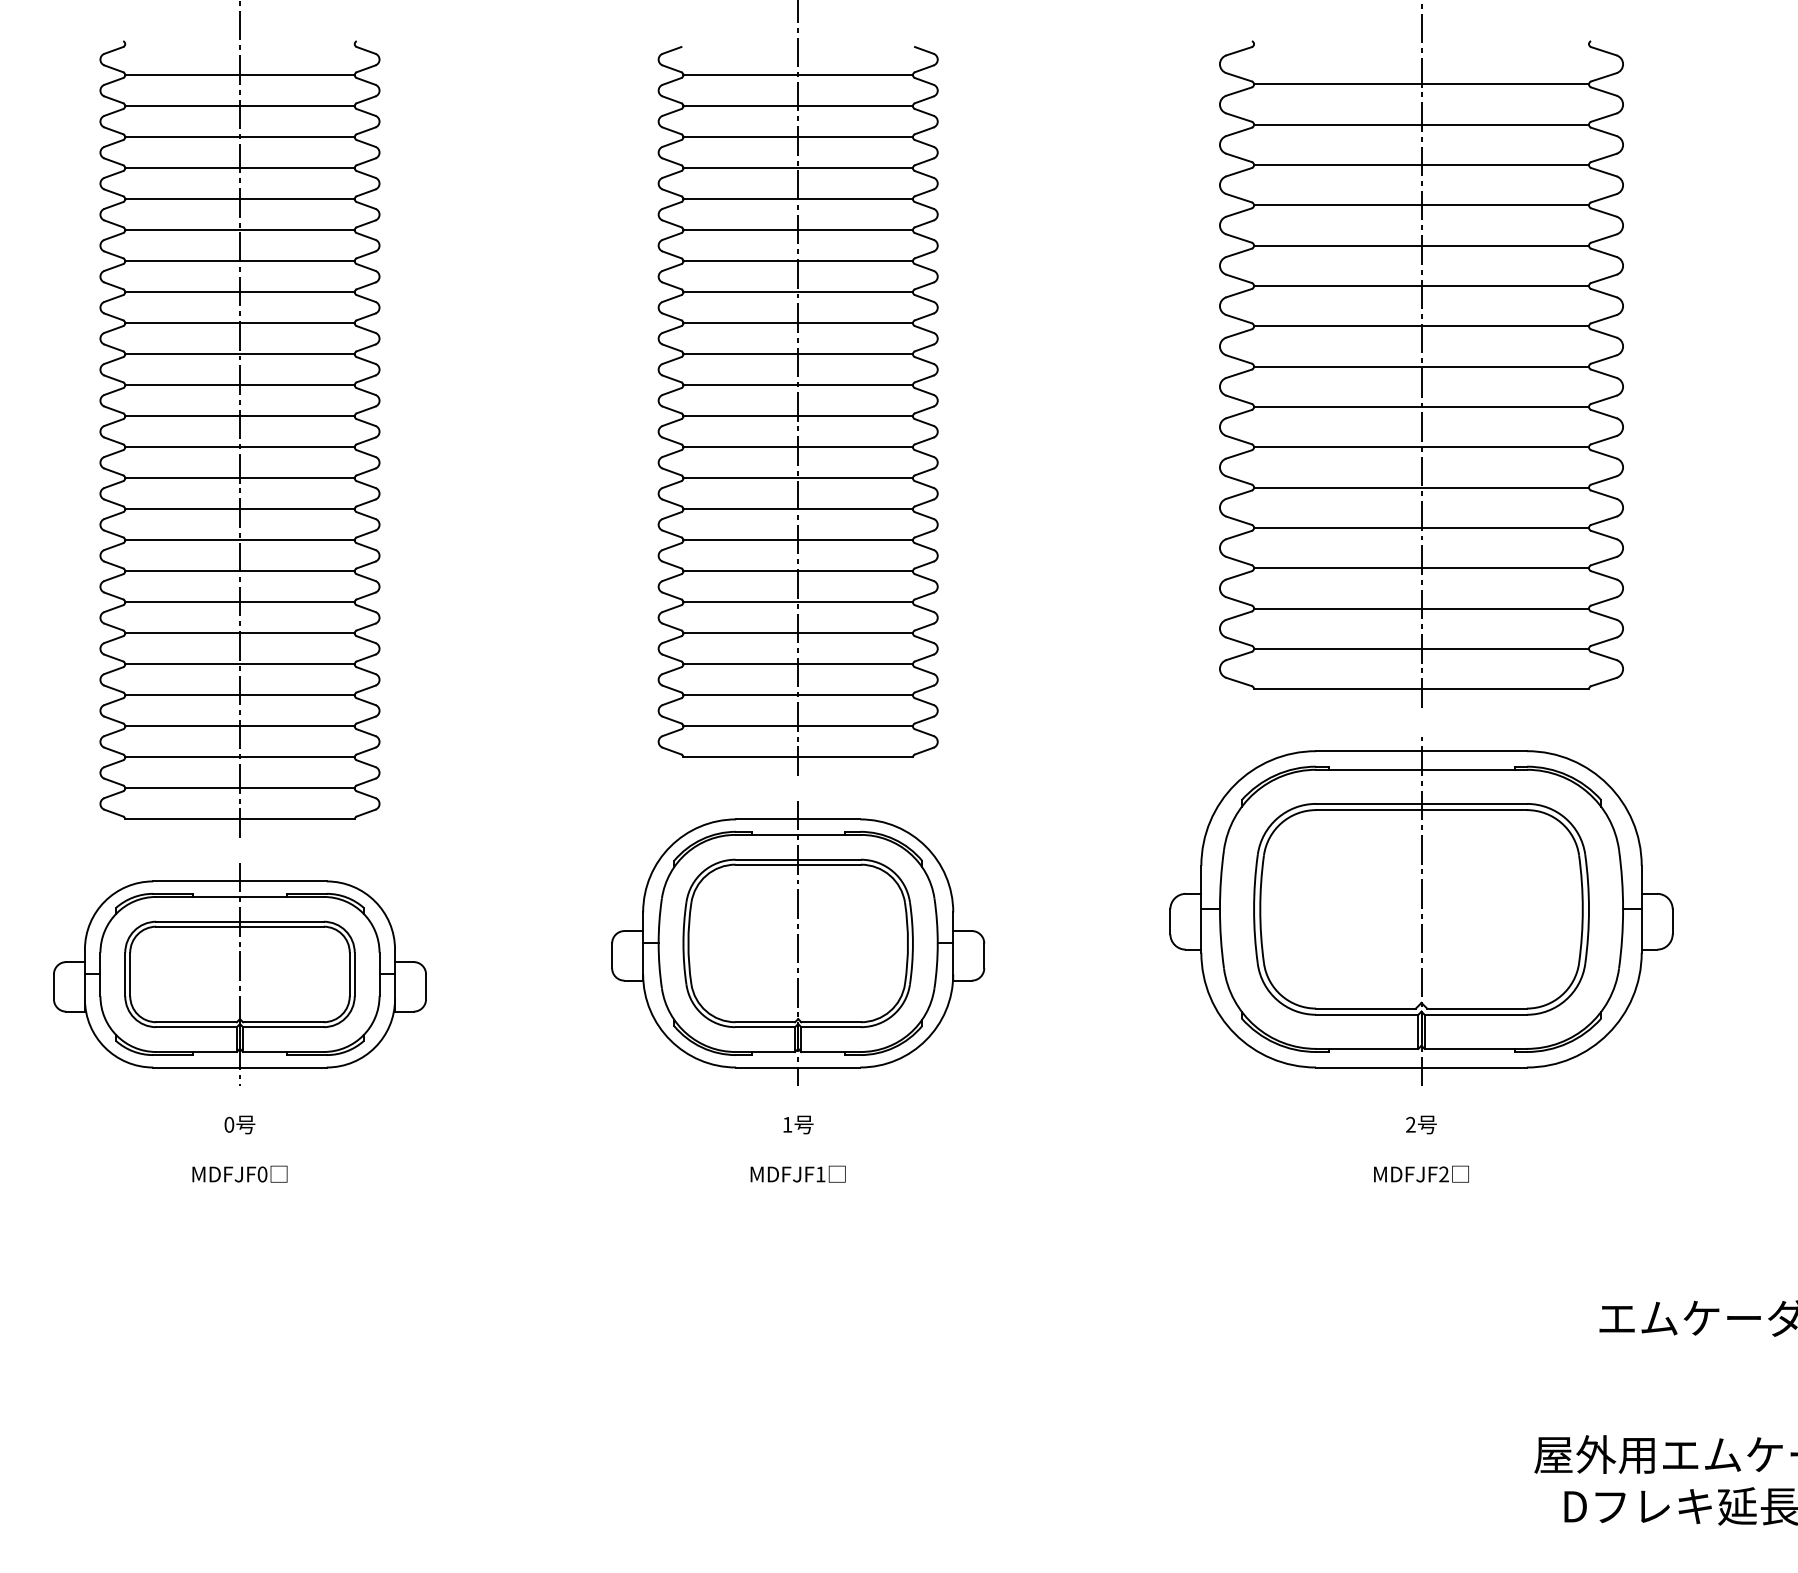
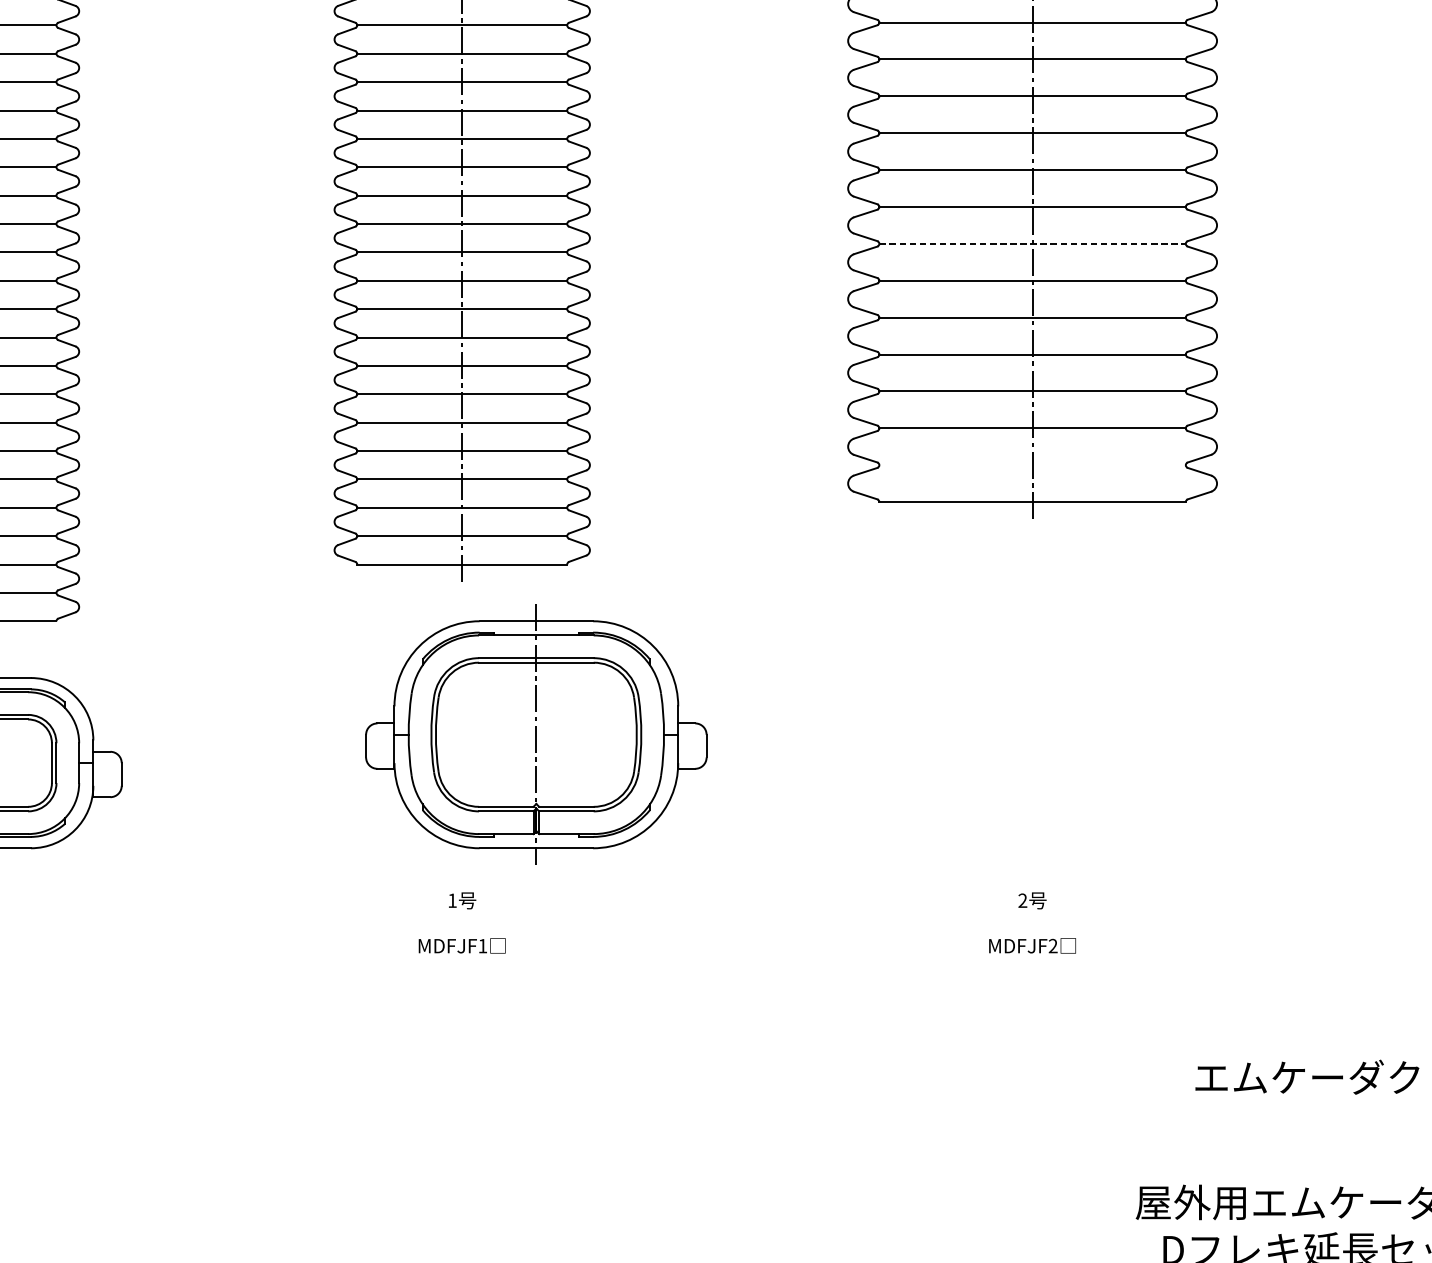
line: (1422, 406) -> (1033, 243), solid -> dashed
line: (1421, 648) -> (1032, 464), removed
part: (1421, 911) -> (1032, 705), removed
part: (798, 943) -> (536, 734), moved

